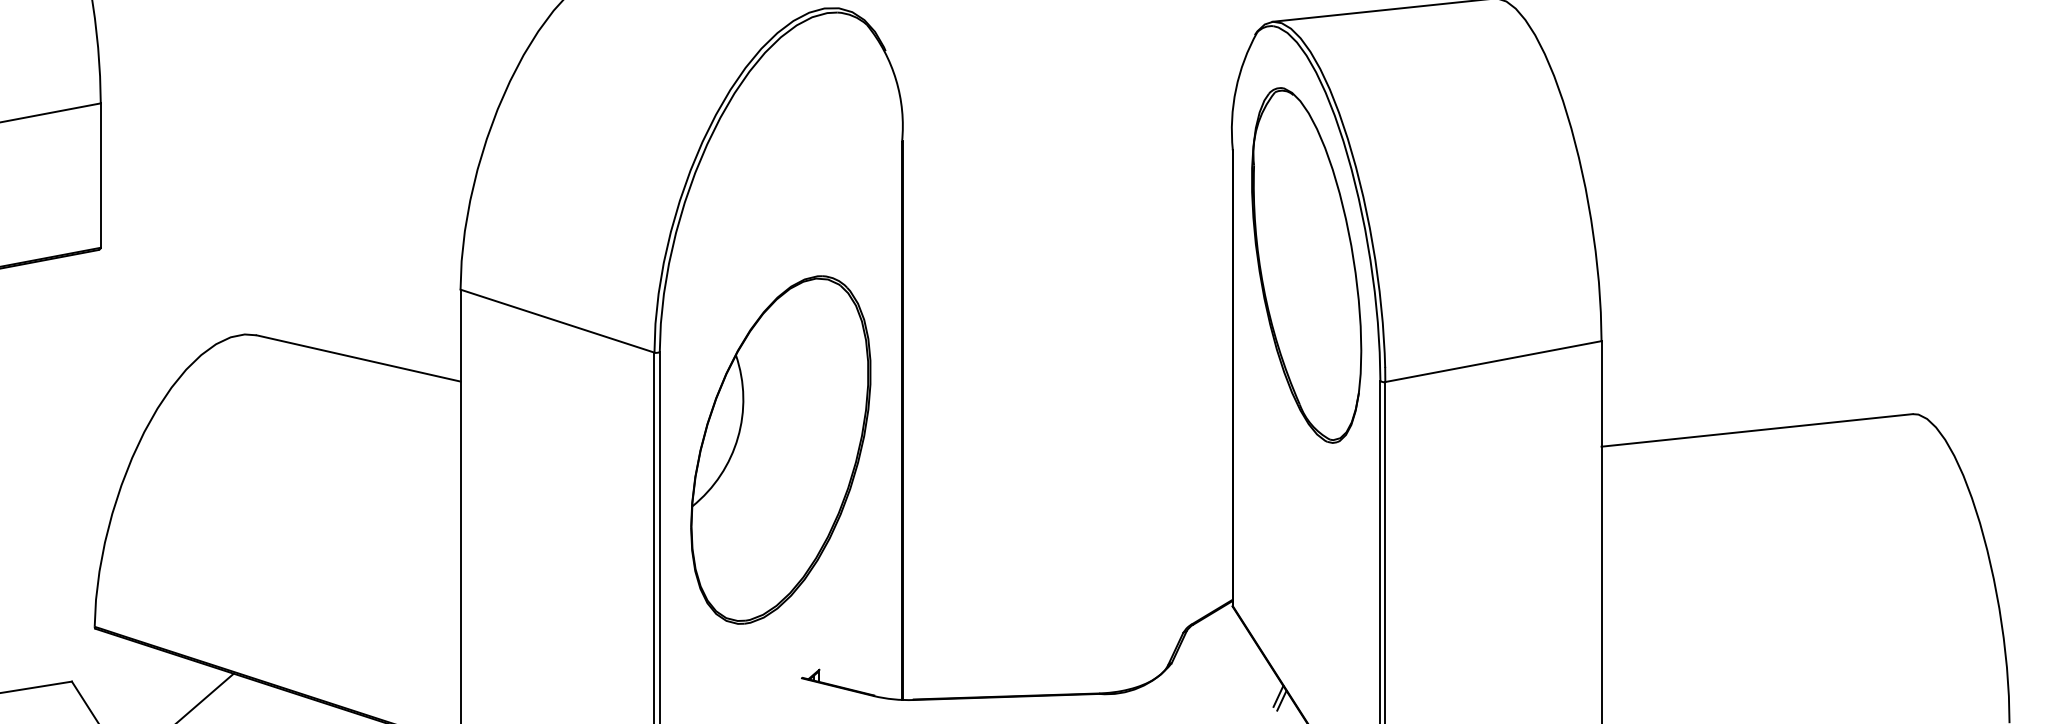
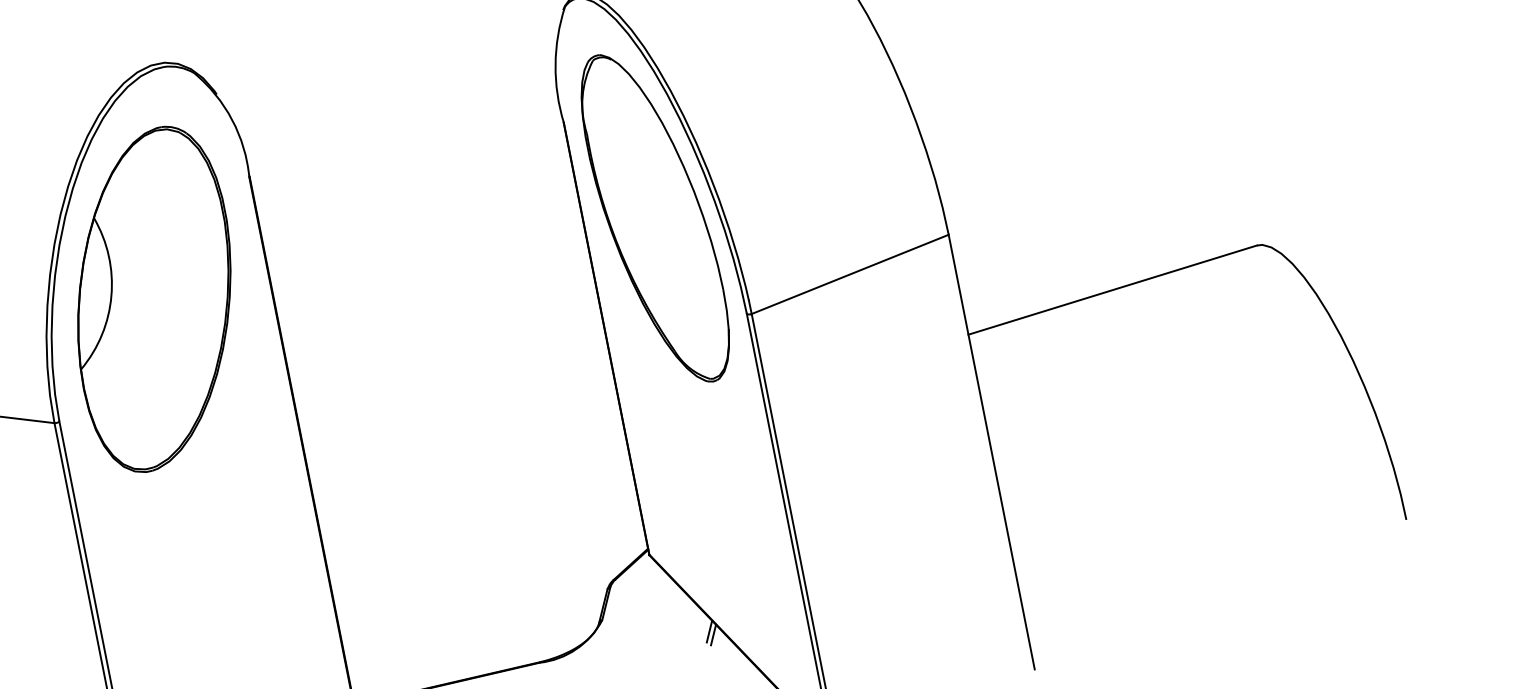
part: (780, 449) -> (153, 299), moved

